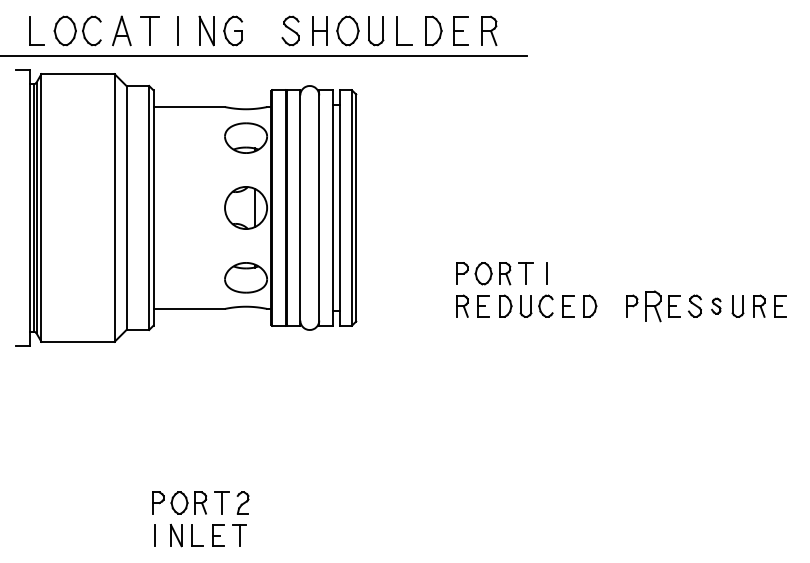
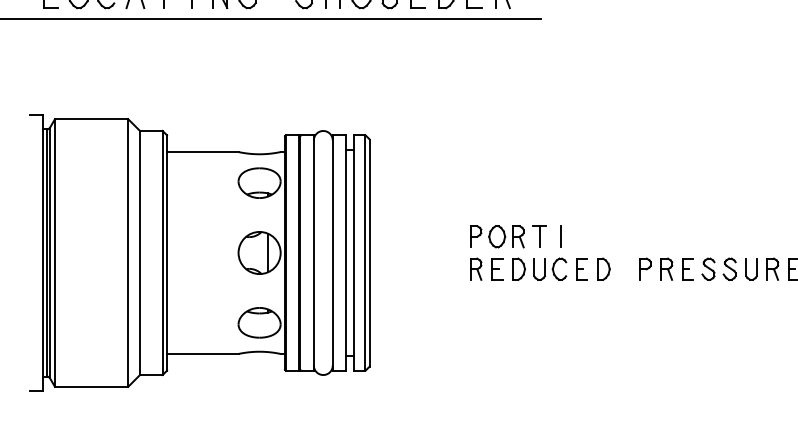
part: (186, 207) -> (200, 252), moved
part: (653, 305) -> (667, 268), size x0.71
part: (716, 305) -> (730, 268), size x1.43

